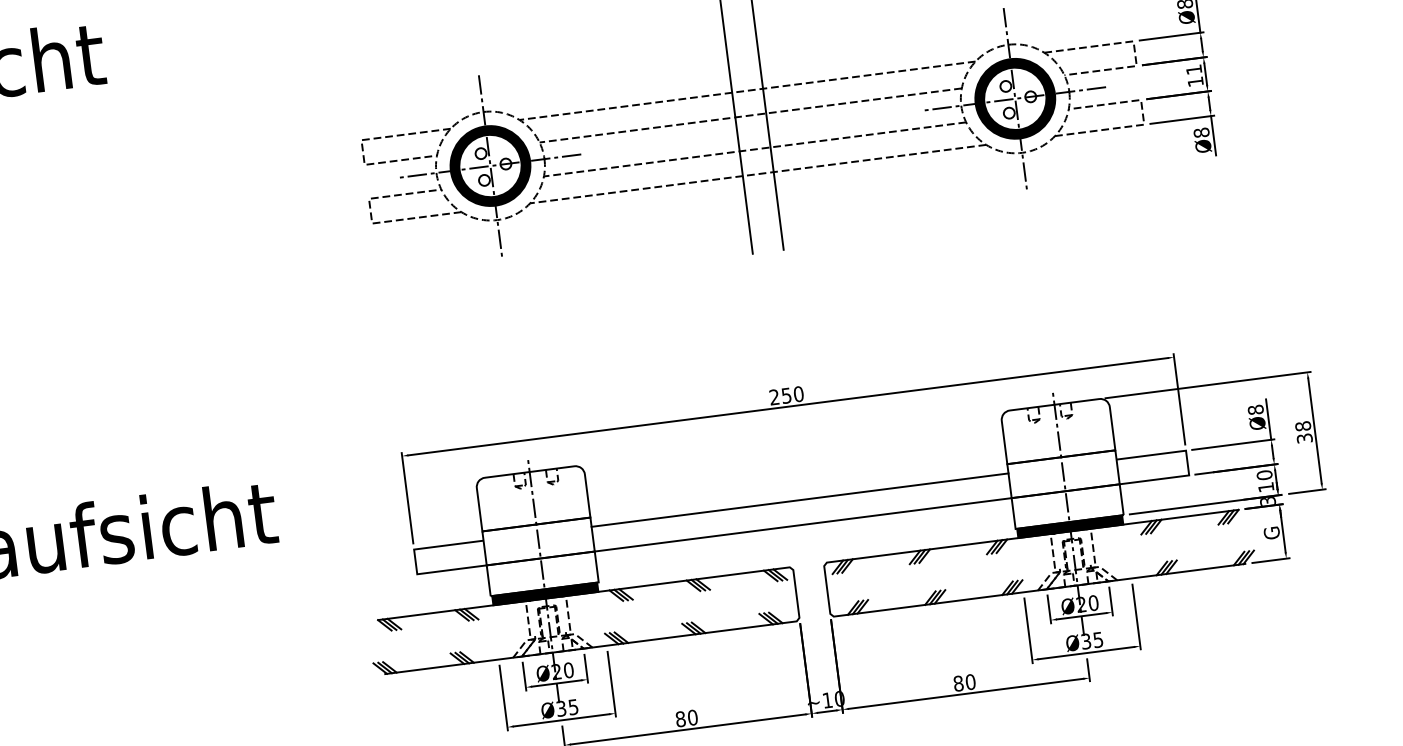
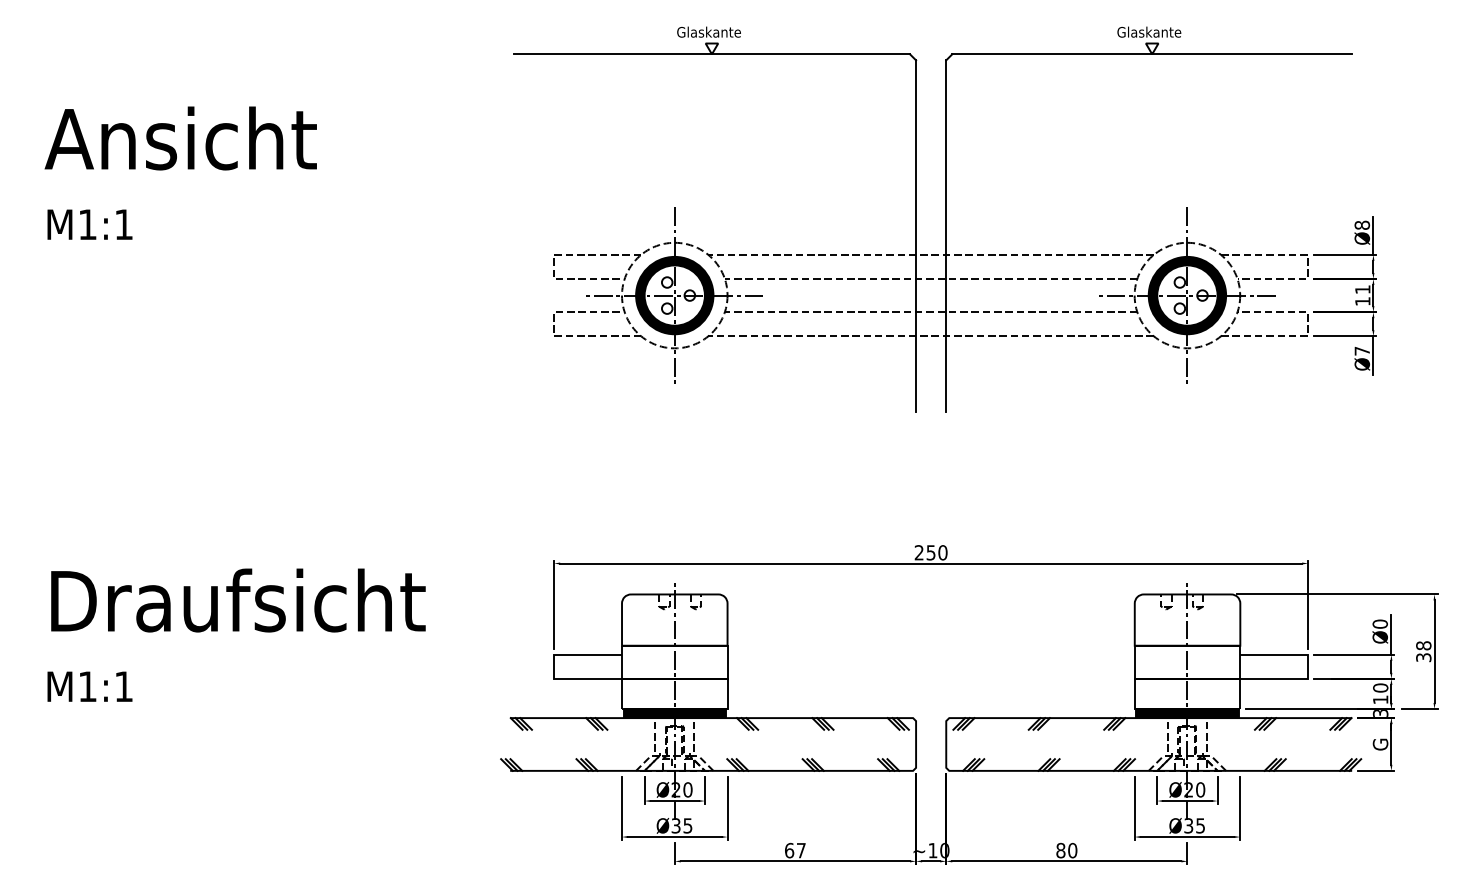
text: (1201, 132) -> (1362, 350), Ø8 -> Ø7
text: (1254, 409) -> (1379, 623), Ø8 -> Ø0
line: (799, 499) -> (930, 654), removed
line: (802, 524) -> (930, 678), removed
text: (686, 718) -> (795, 850), 80 -> 67

